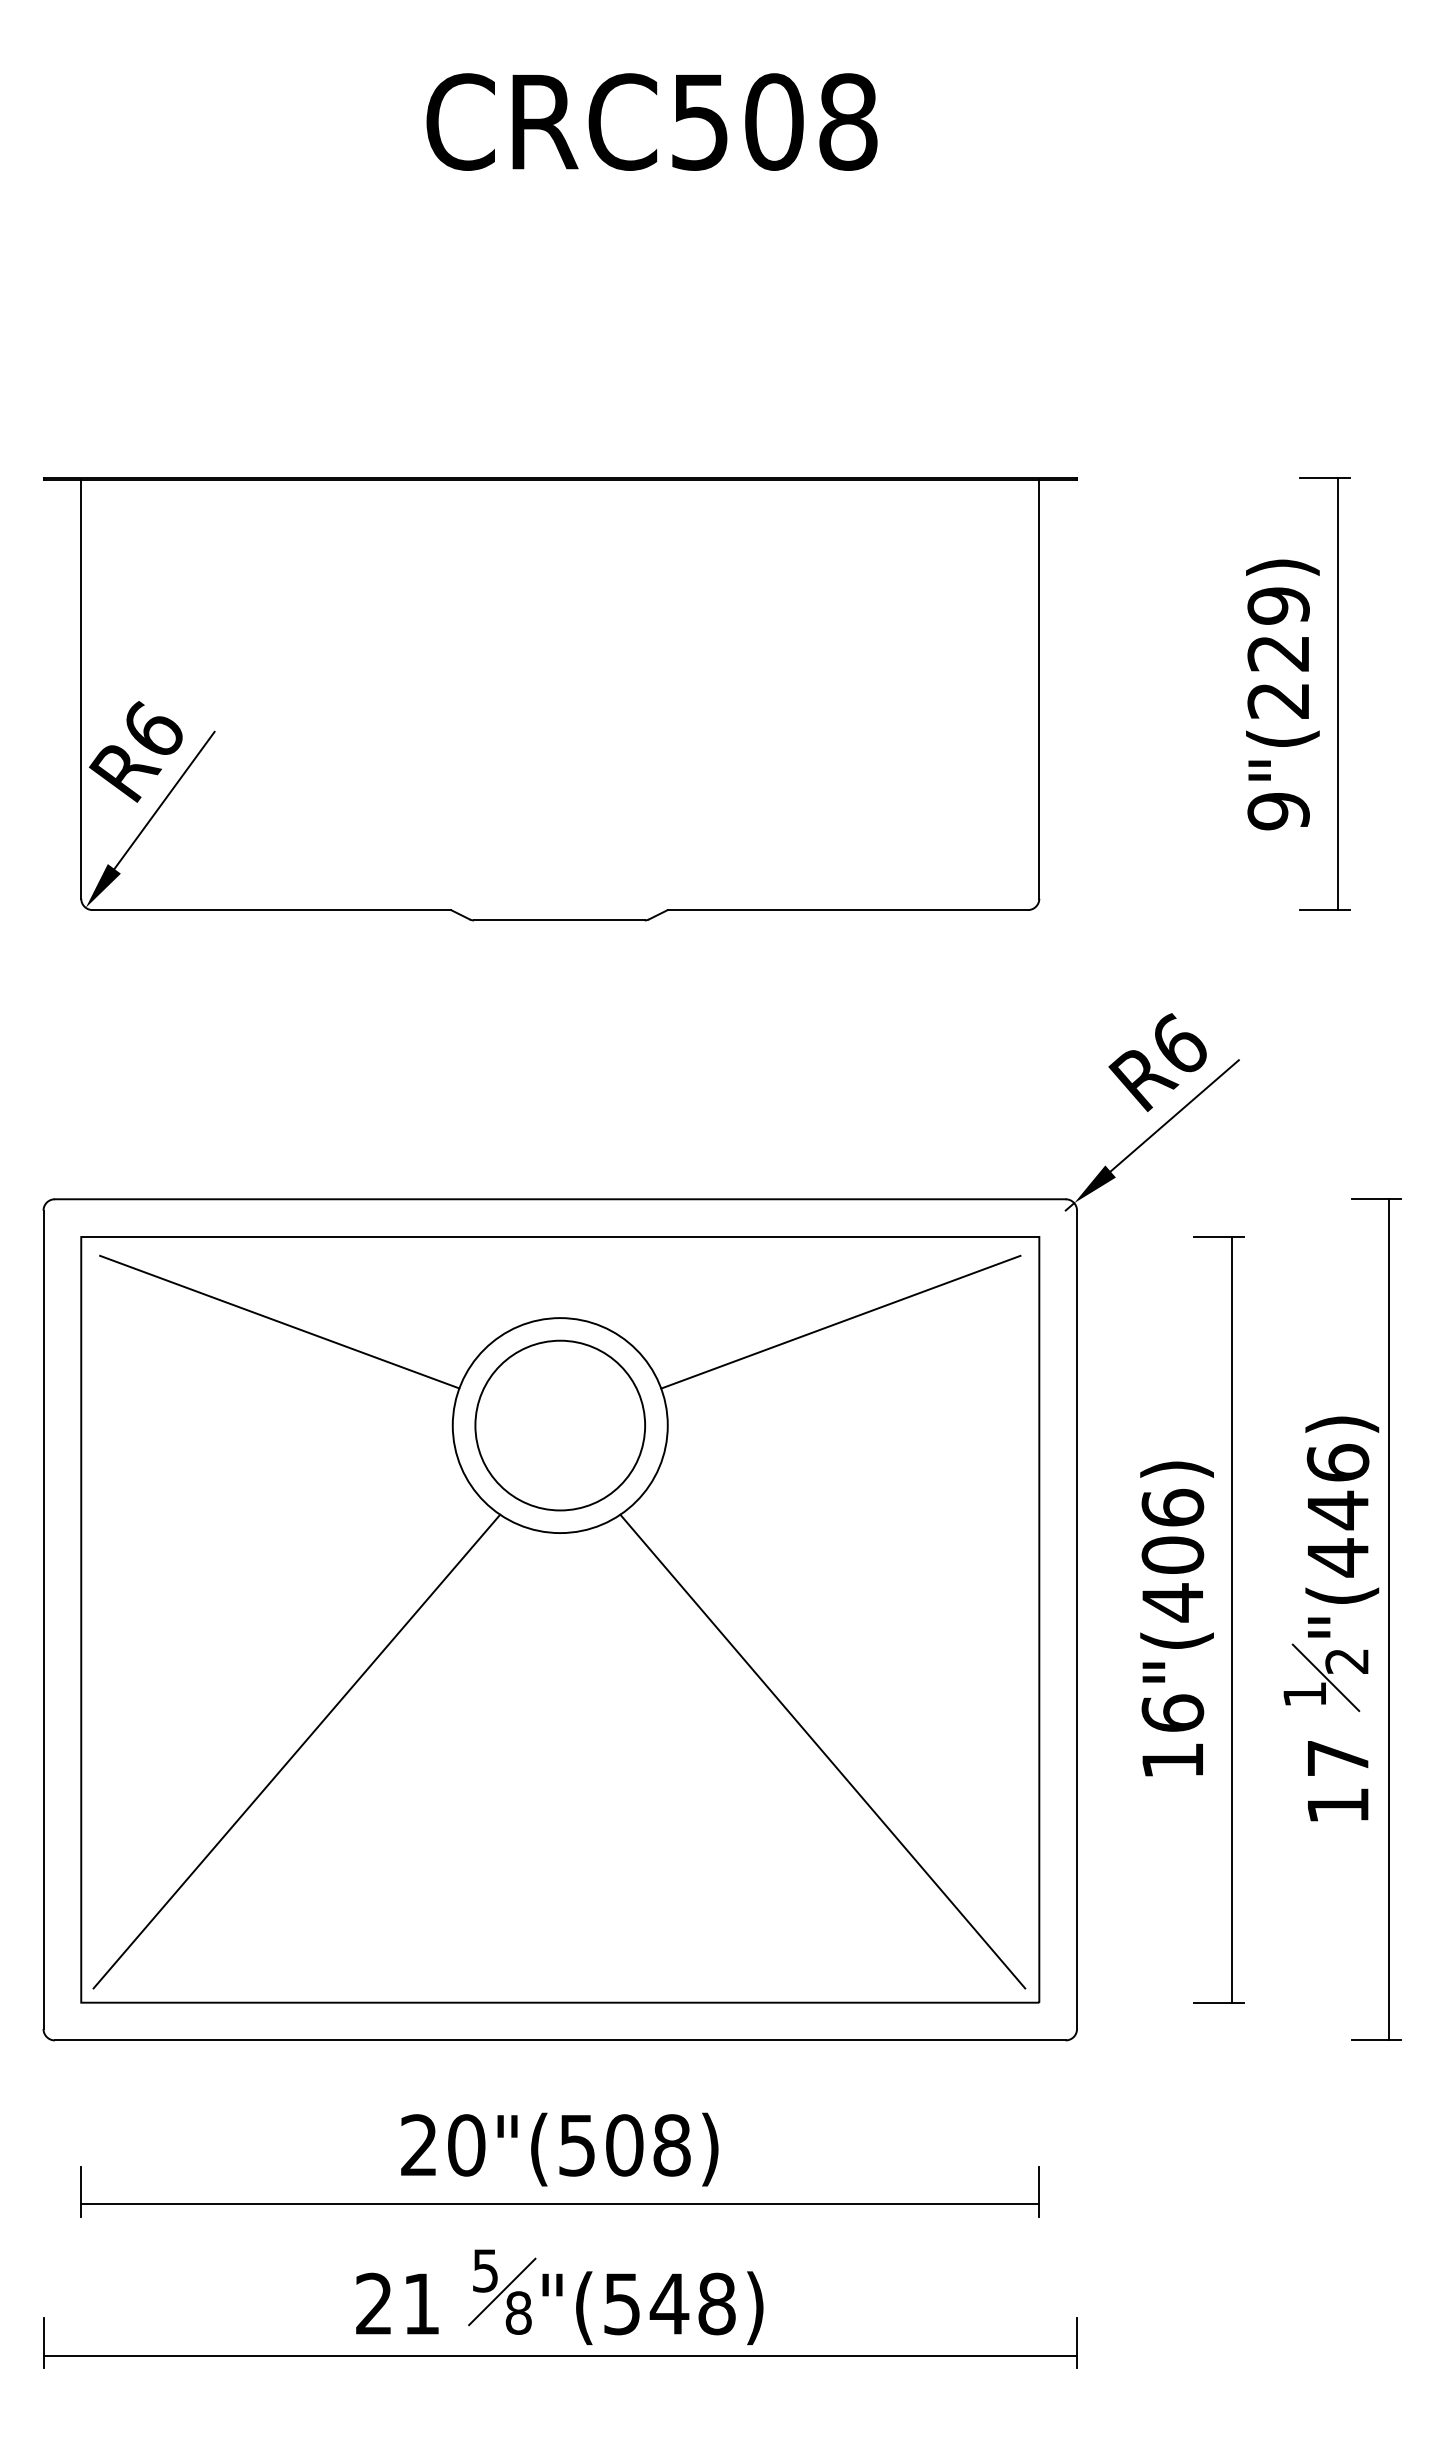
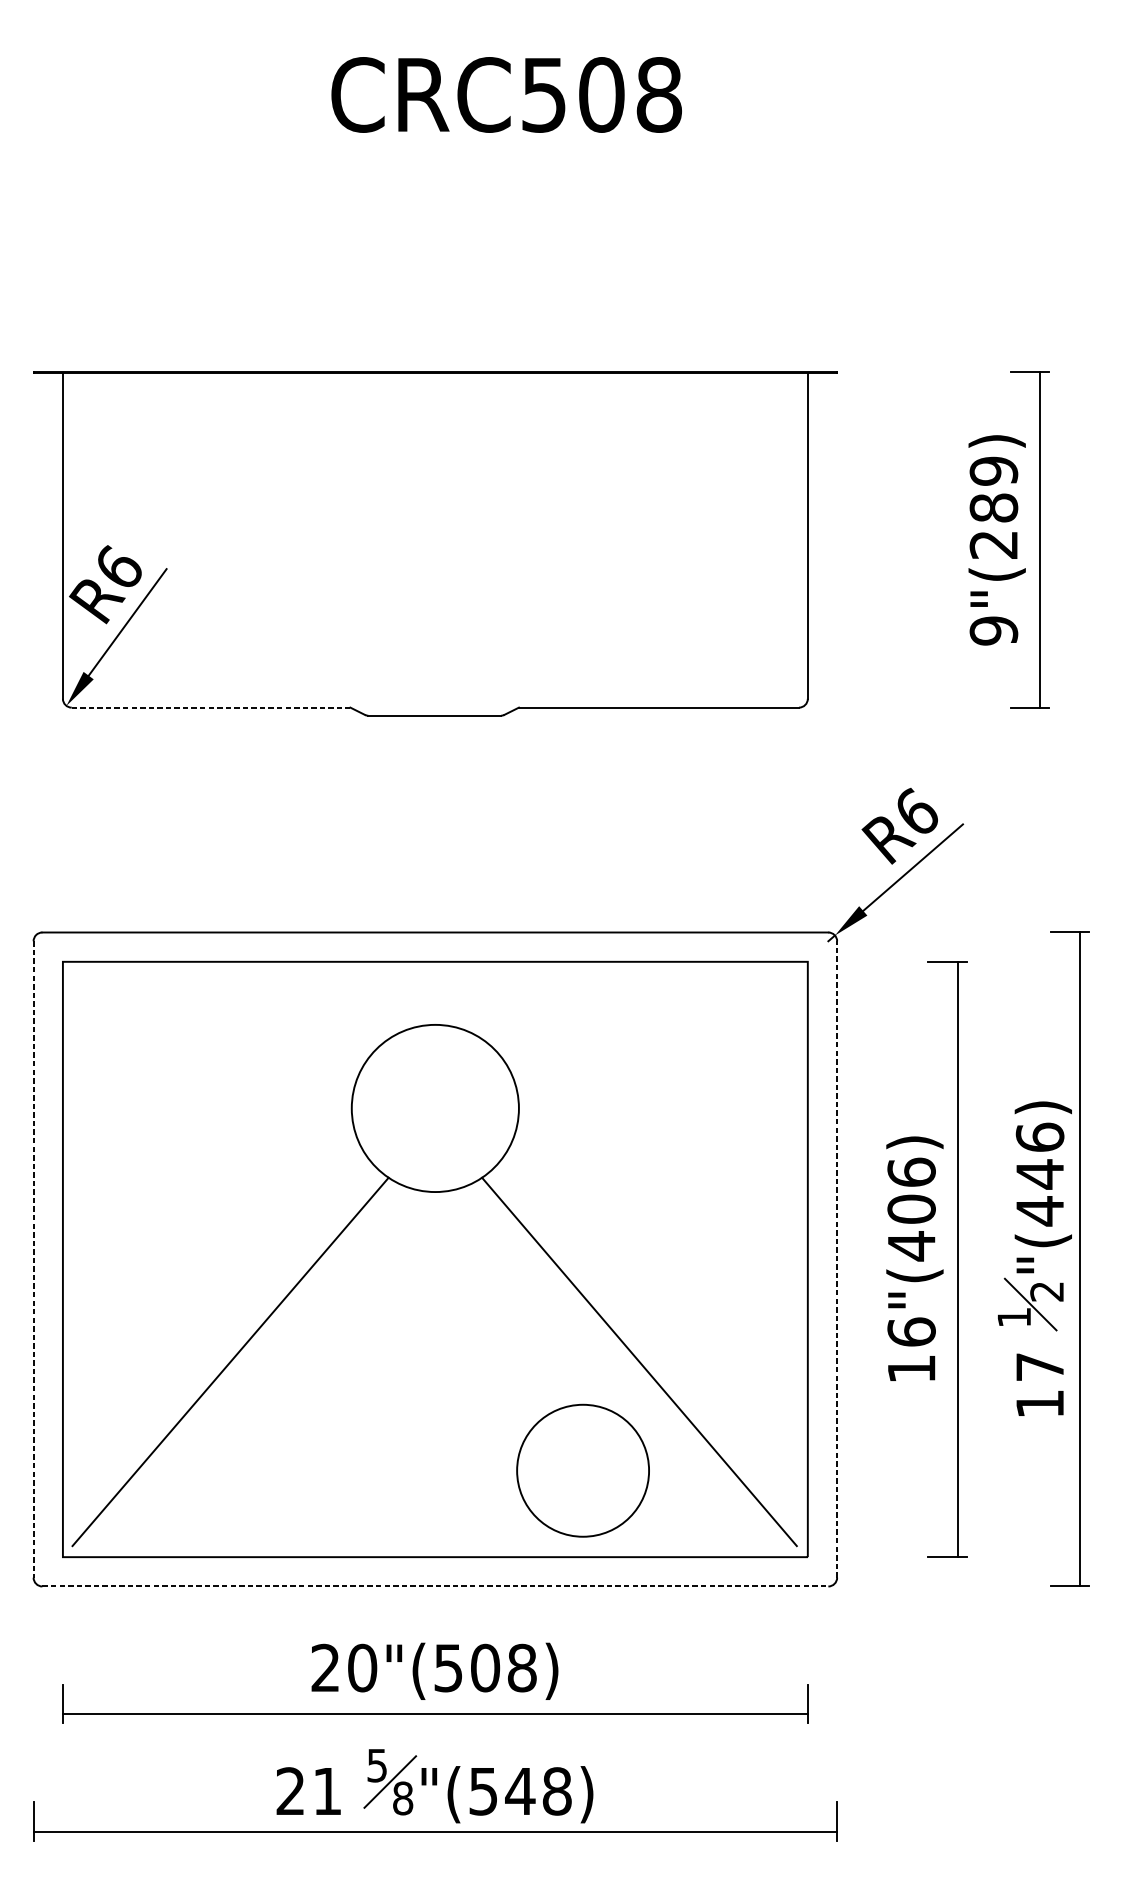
text: (1278, 652) -> (993, 507), 9"(229) -> 9"(289)
line: (272, 910) -> (211, 707), solid -> dashed
line: (279, 1321) -> (217, 1027), removed
line: (840, 1321) -> (653, 1027), removed
circle: (559, 1425) -> (582, 1470), moved
line: (1077, 1619) -> (837, 1259), solid -> dashed
line: (43, 1620) -> (33, 1260), solid -> dashed
line: (560, 2040) -> (435, 1586), solid -> dashed

